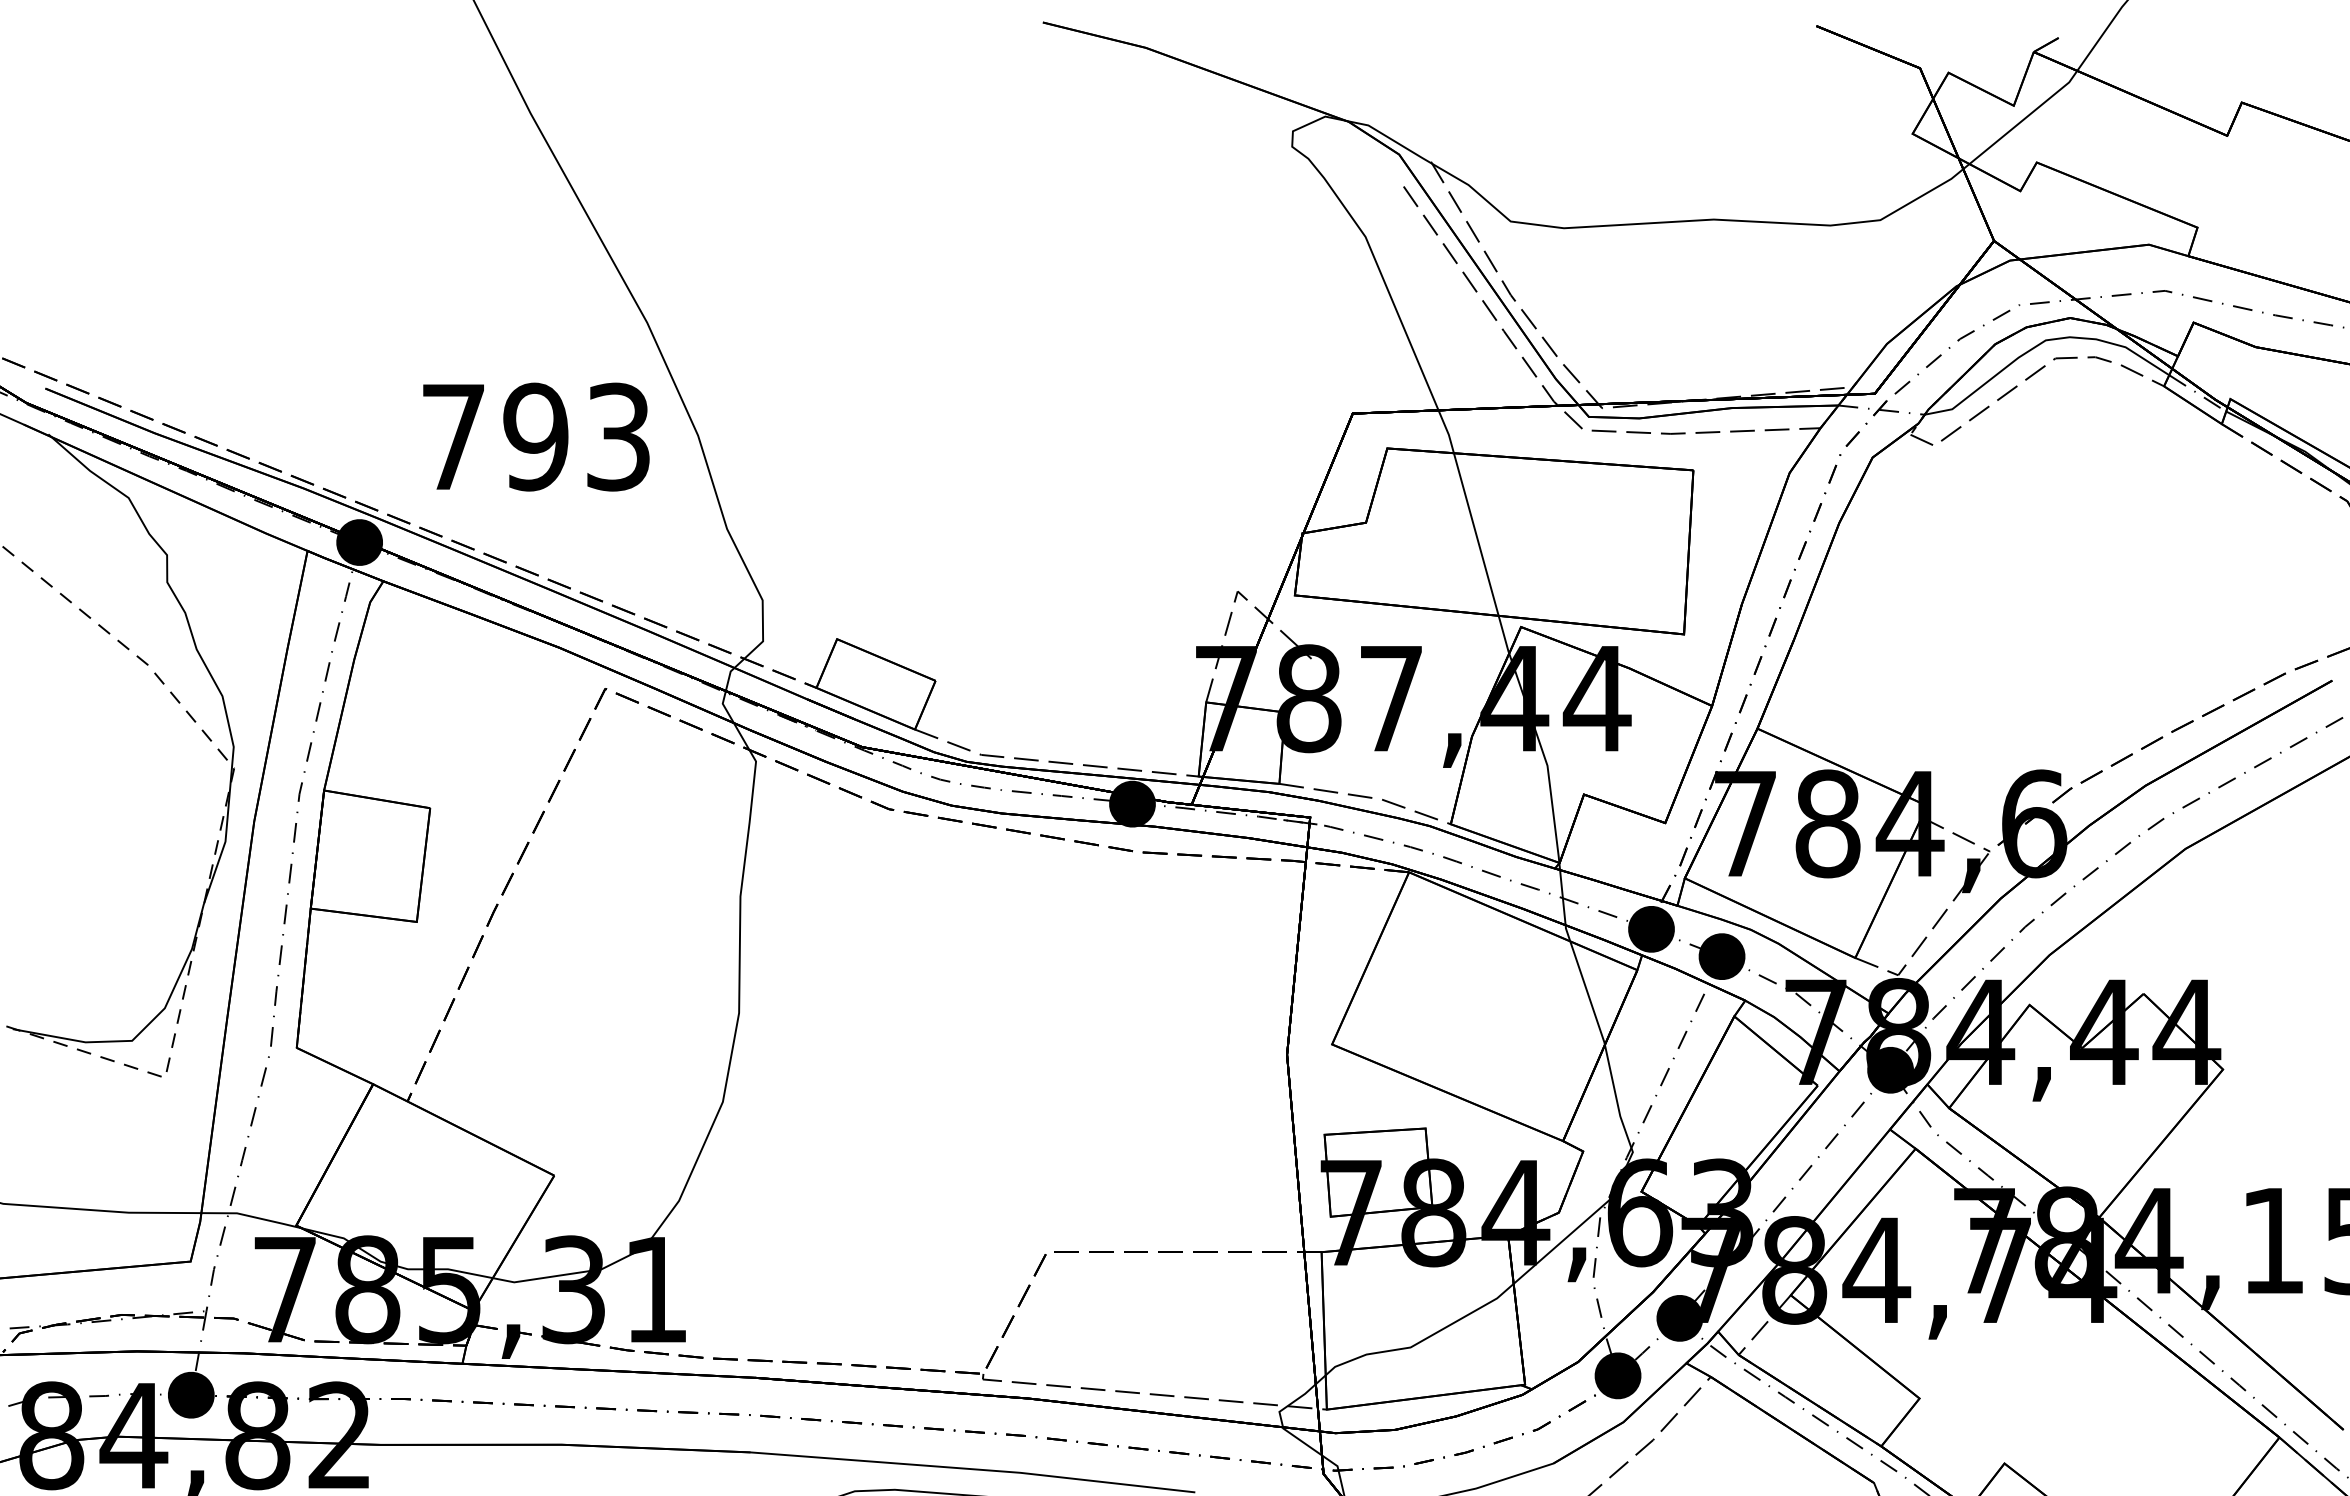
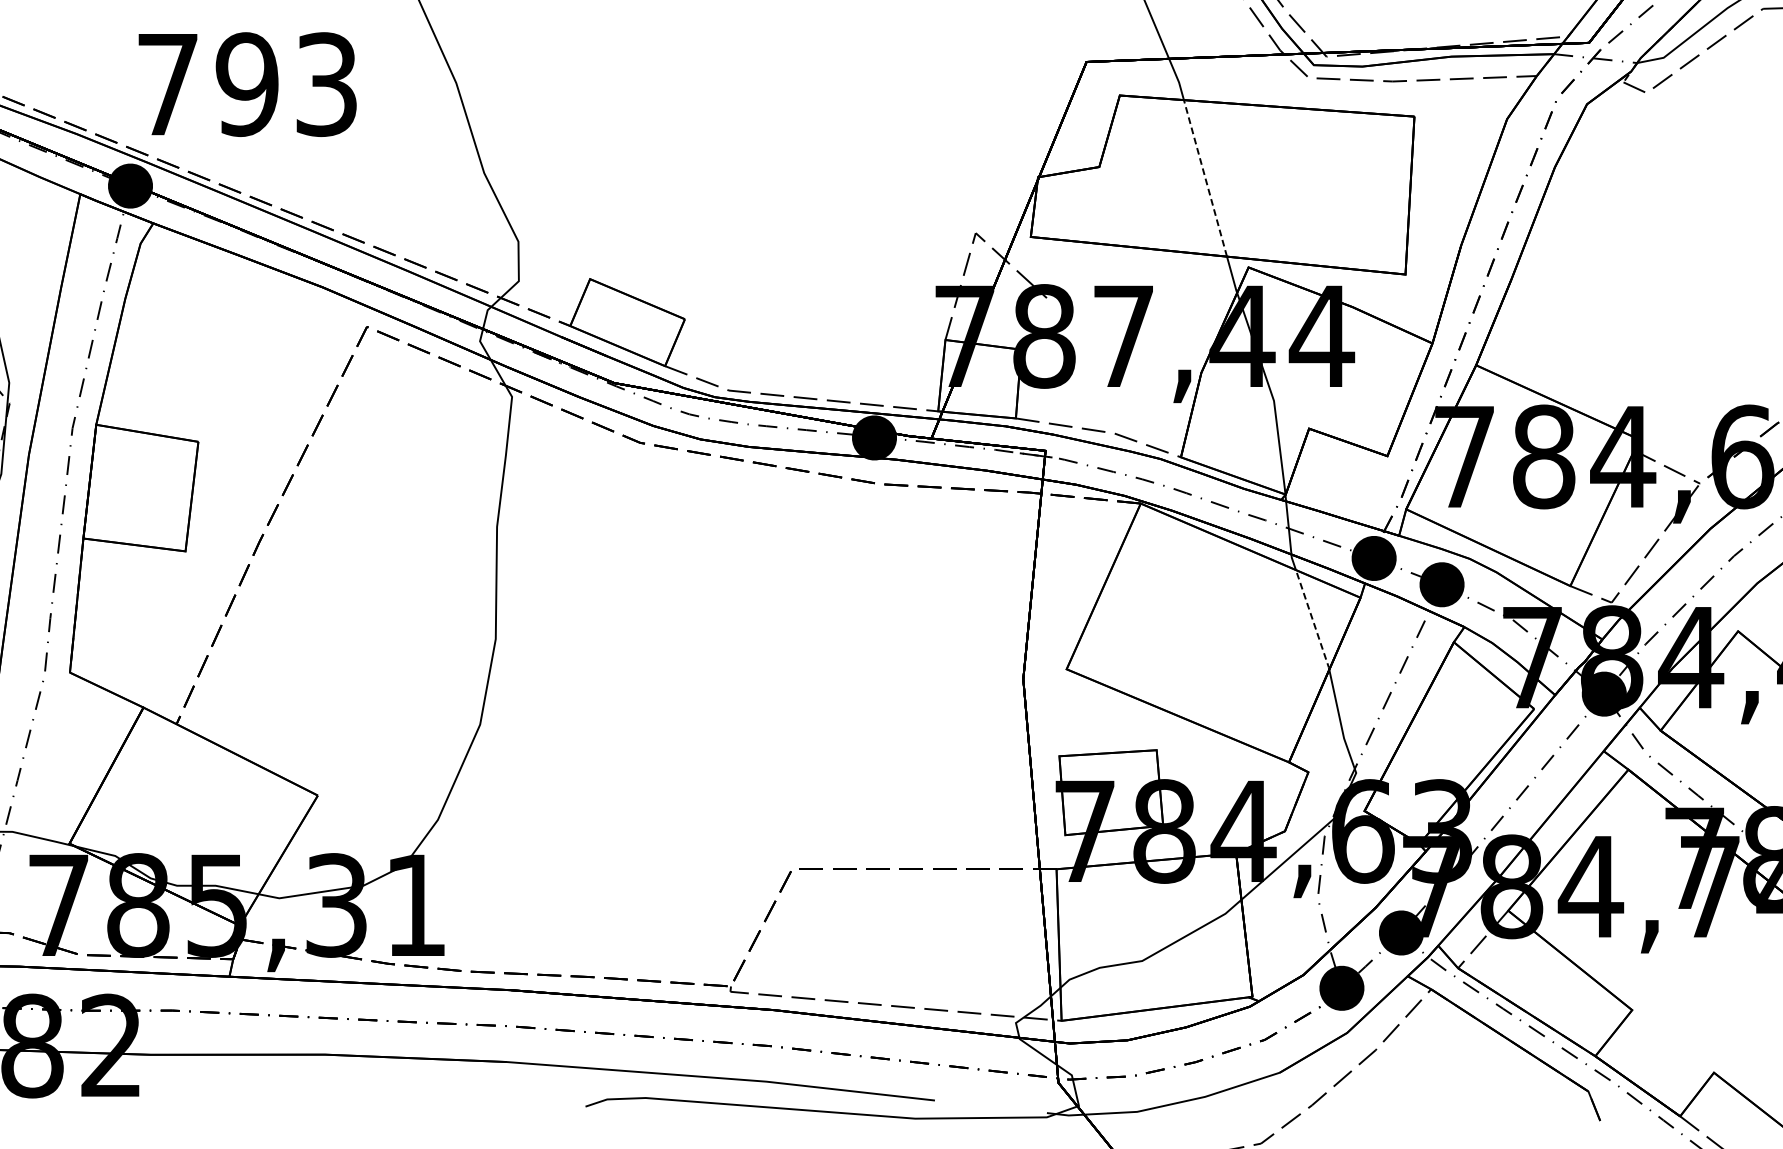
text: (536, 436) -> (247, 84), moved
line: (1476, 534) -> (1205, 178), solid -> dashed
line: (1587, 993) -> (1312, 620), solid -> dashed

